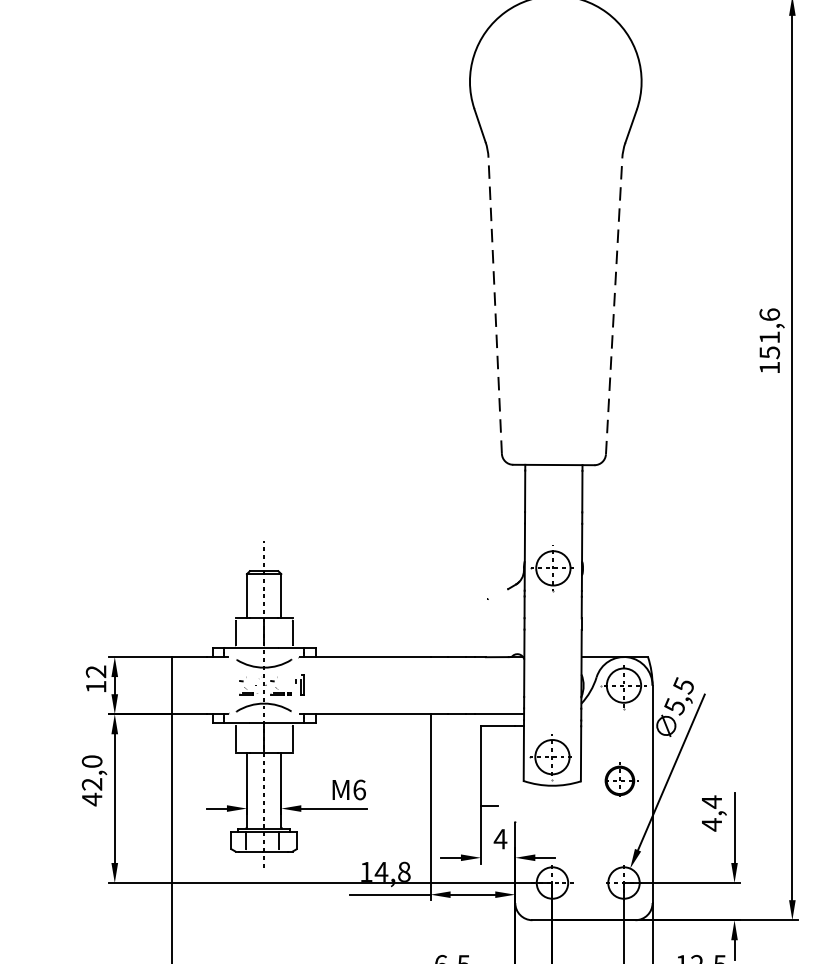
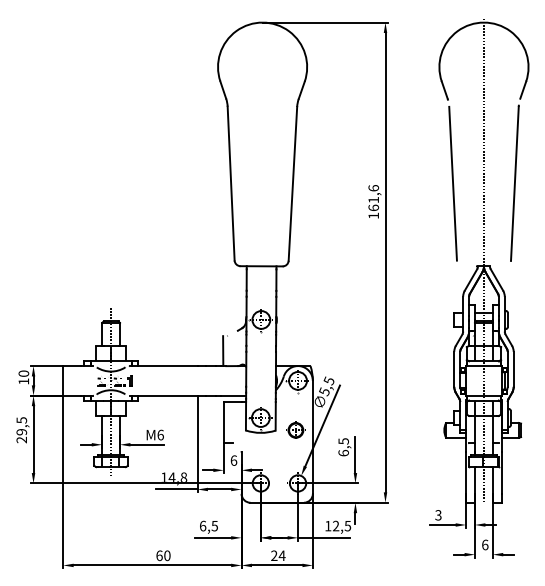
line: (495, 305) -> (231, 183), dashed -> solid
line: (613, 305) -> (292, 183), dashed -> solid
text: (769, 351) -> (373, 207), 151,6 -> 161,6
line: (480, 629) -> (223, 351), added
text: (95, 671) -> (23, 373), 12 -> 10
text: (91, 781) -> (21, 430), 42,0 -> 29,5
text: (711, 811) -> (343, 446), 4,4 -> 6,5
text: (499, 838) -> (233, 460), 4 -> 6

